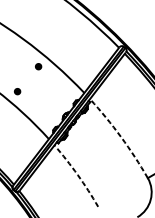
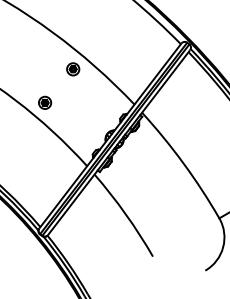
part: (38, 66) -> (73, 69), size x1.67
part: (17, 91) -> (45, 102), size x1.67
arc: (121, 137) -> (183, 163), dashed -> solid
arc: (77, 175) -> (125, 214), dashed -> solid

